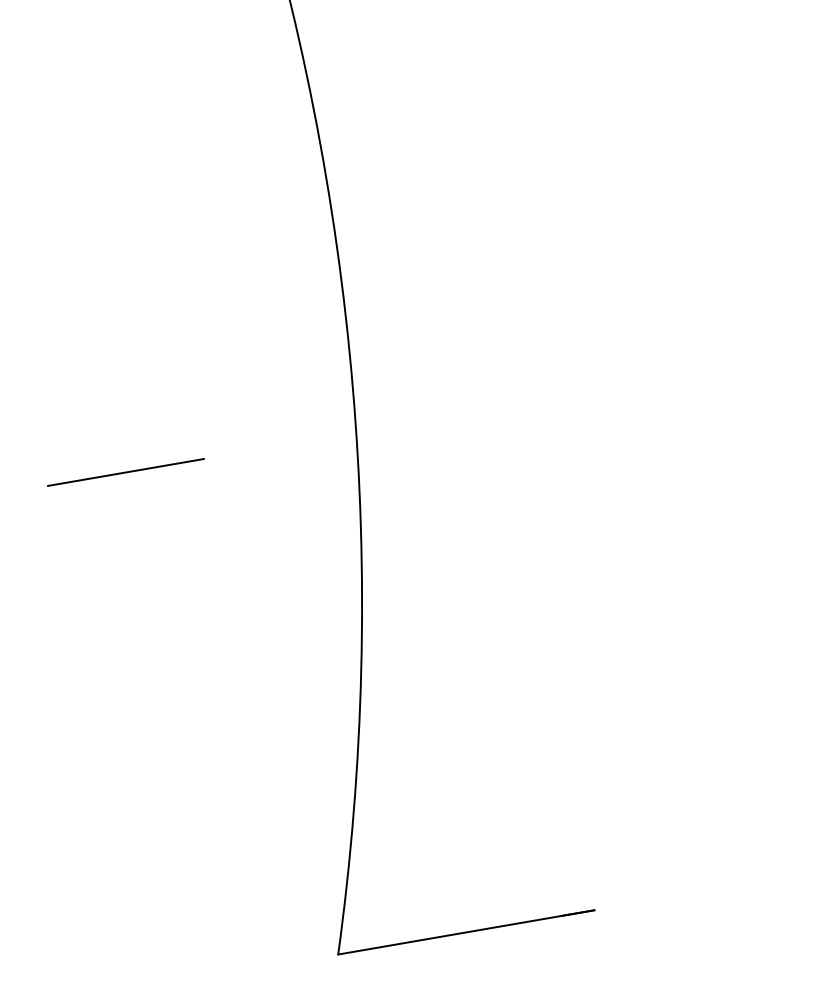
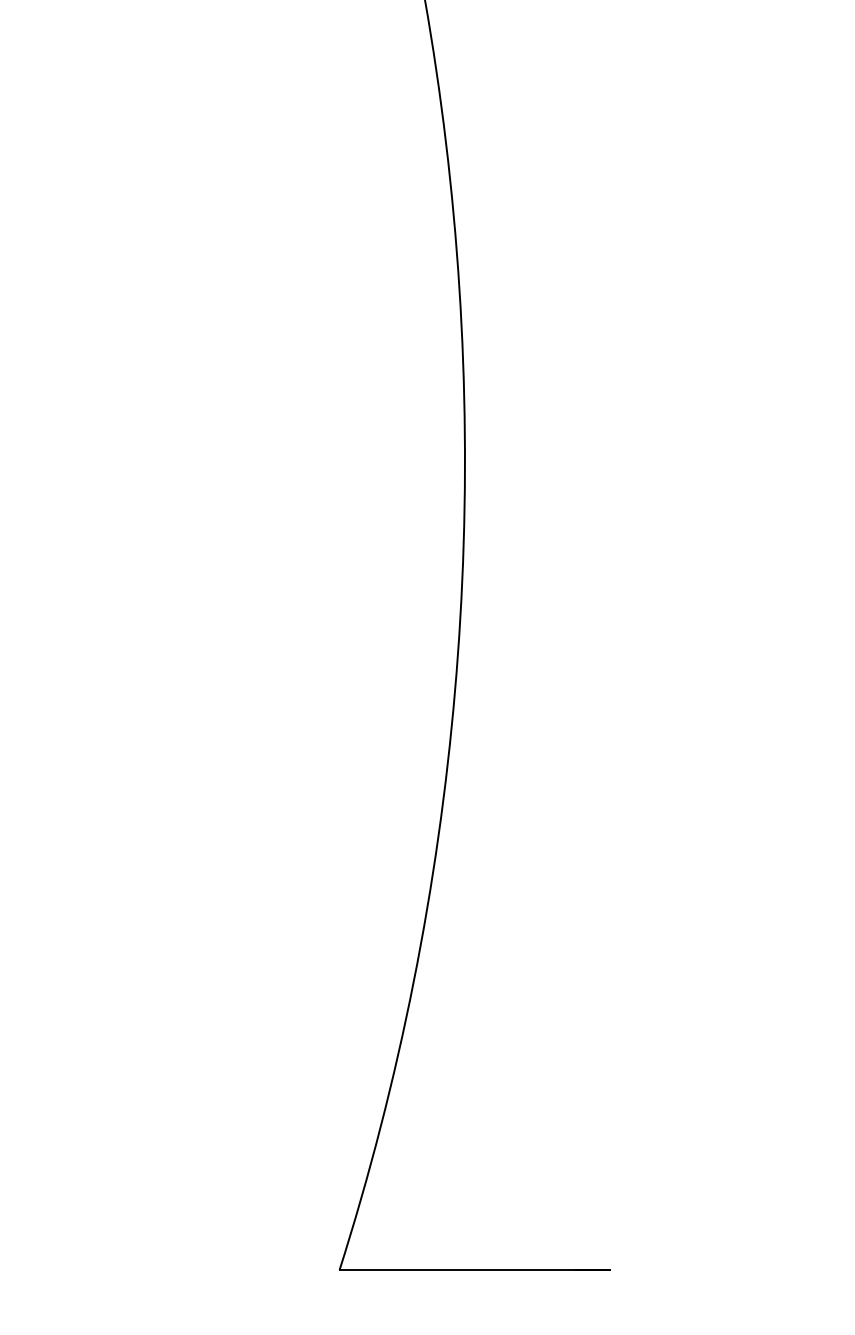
line: (126, 471) -> (207, 737), removed

